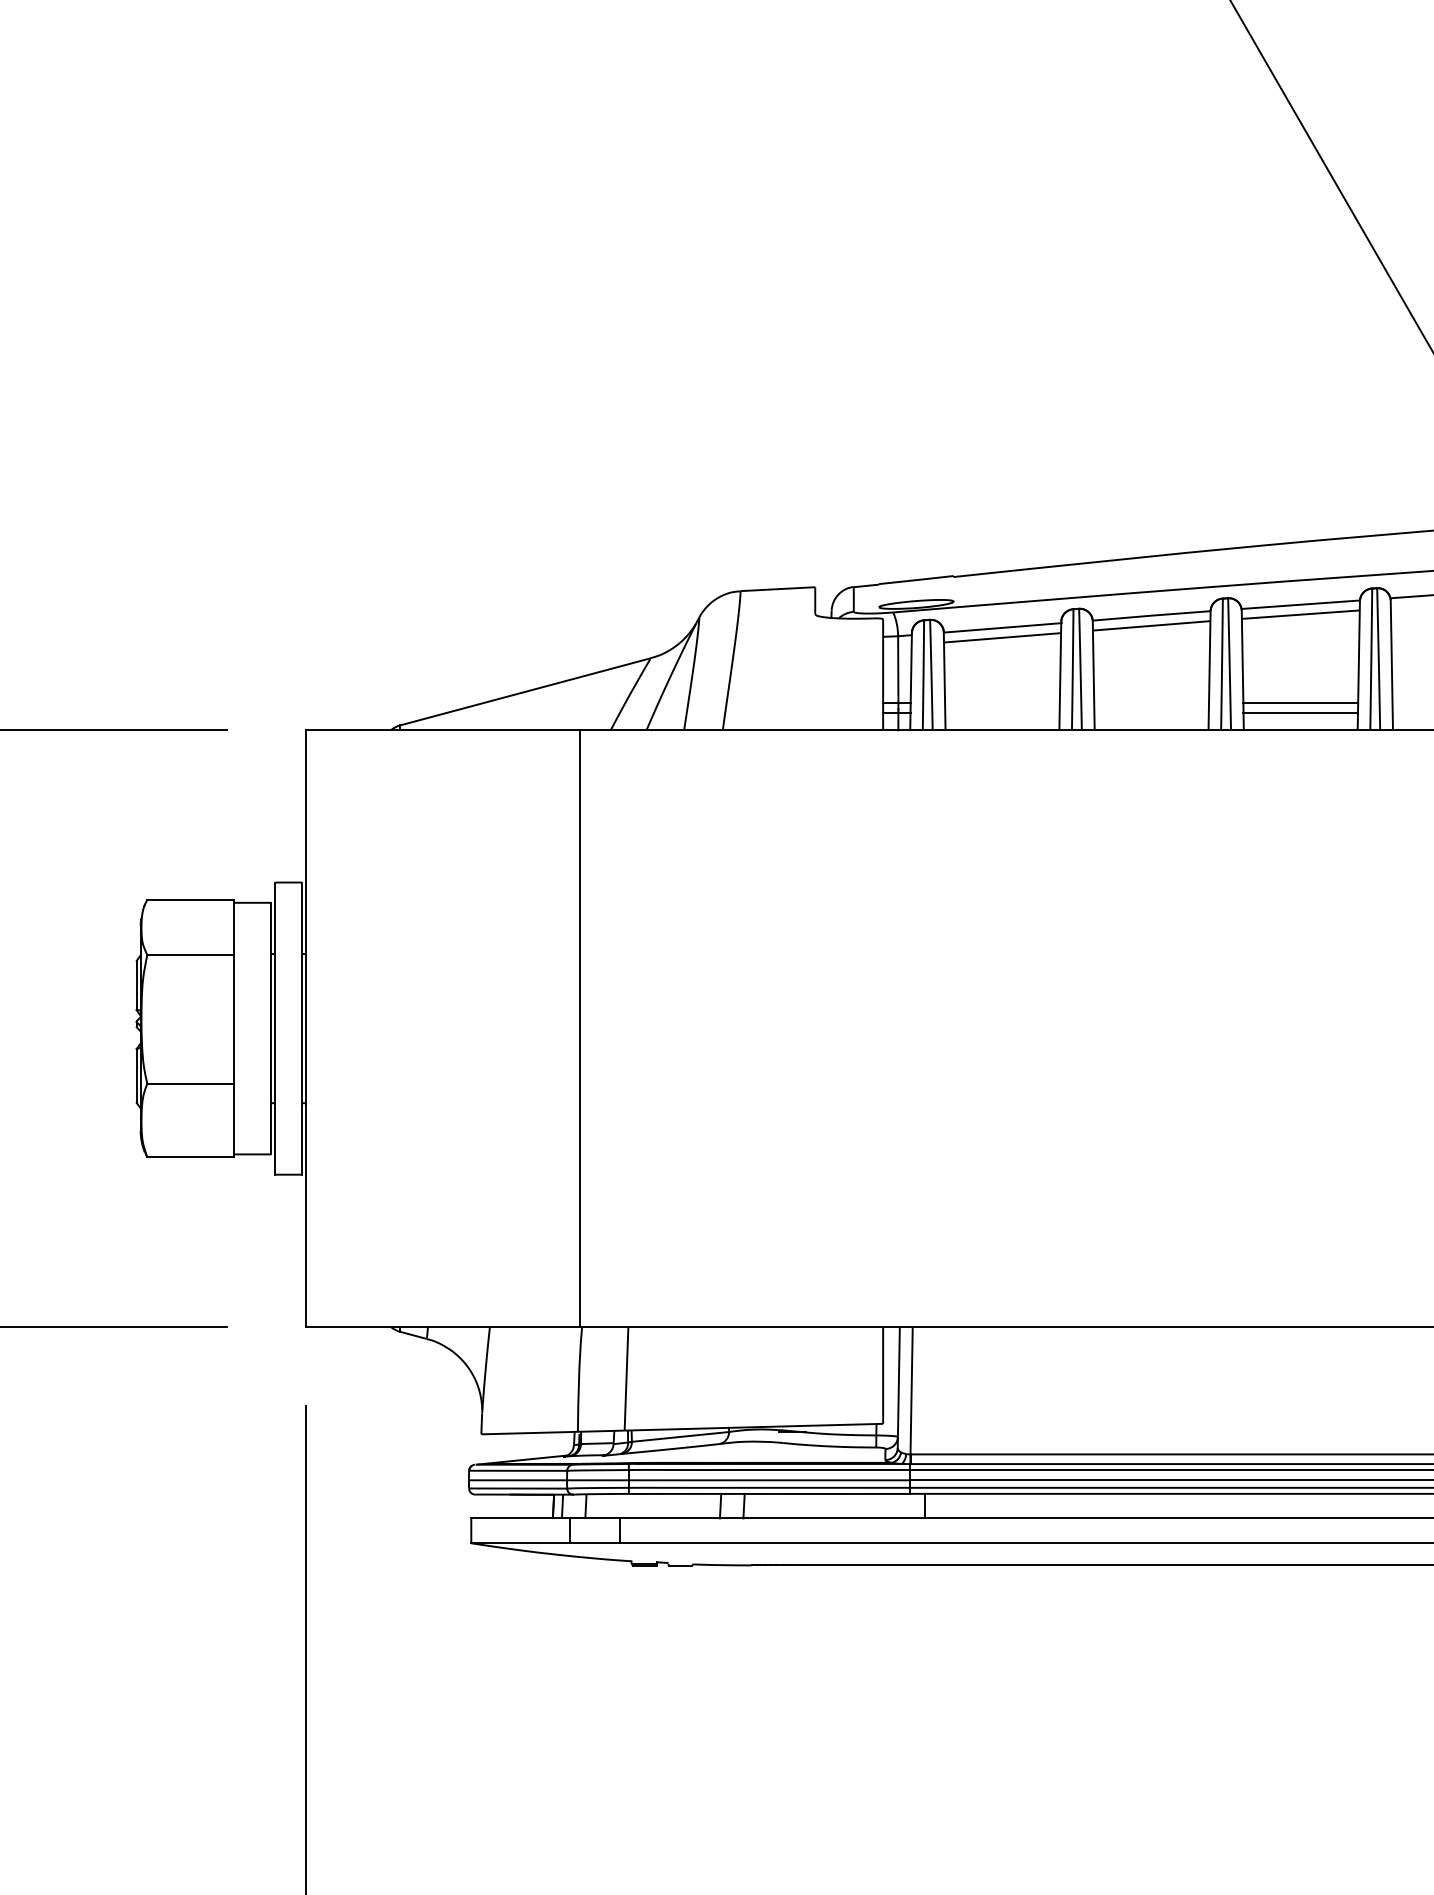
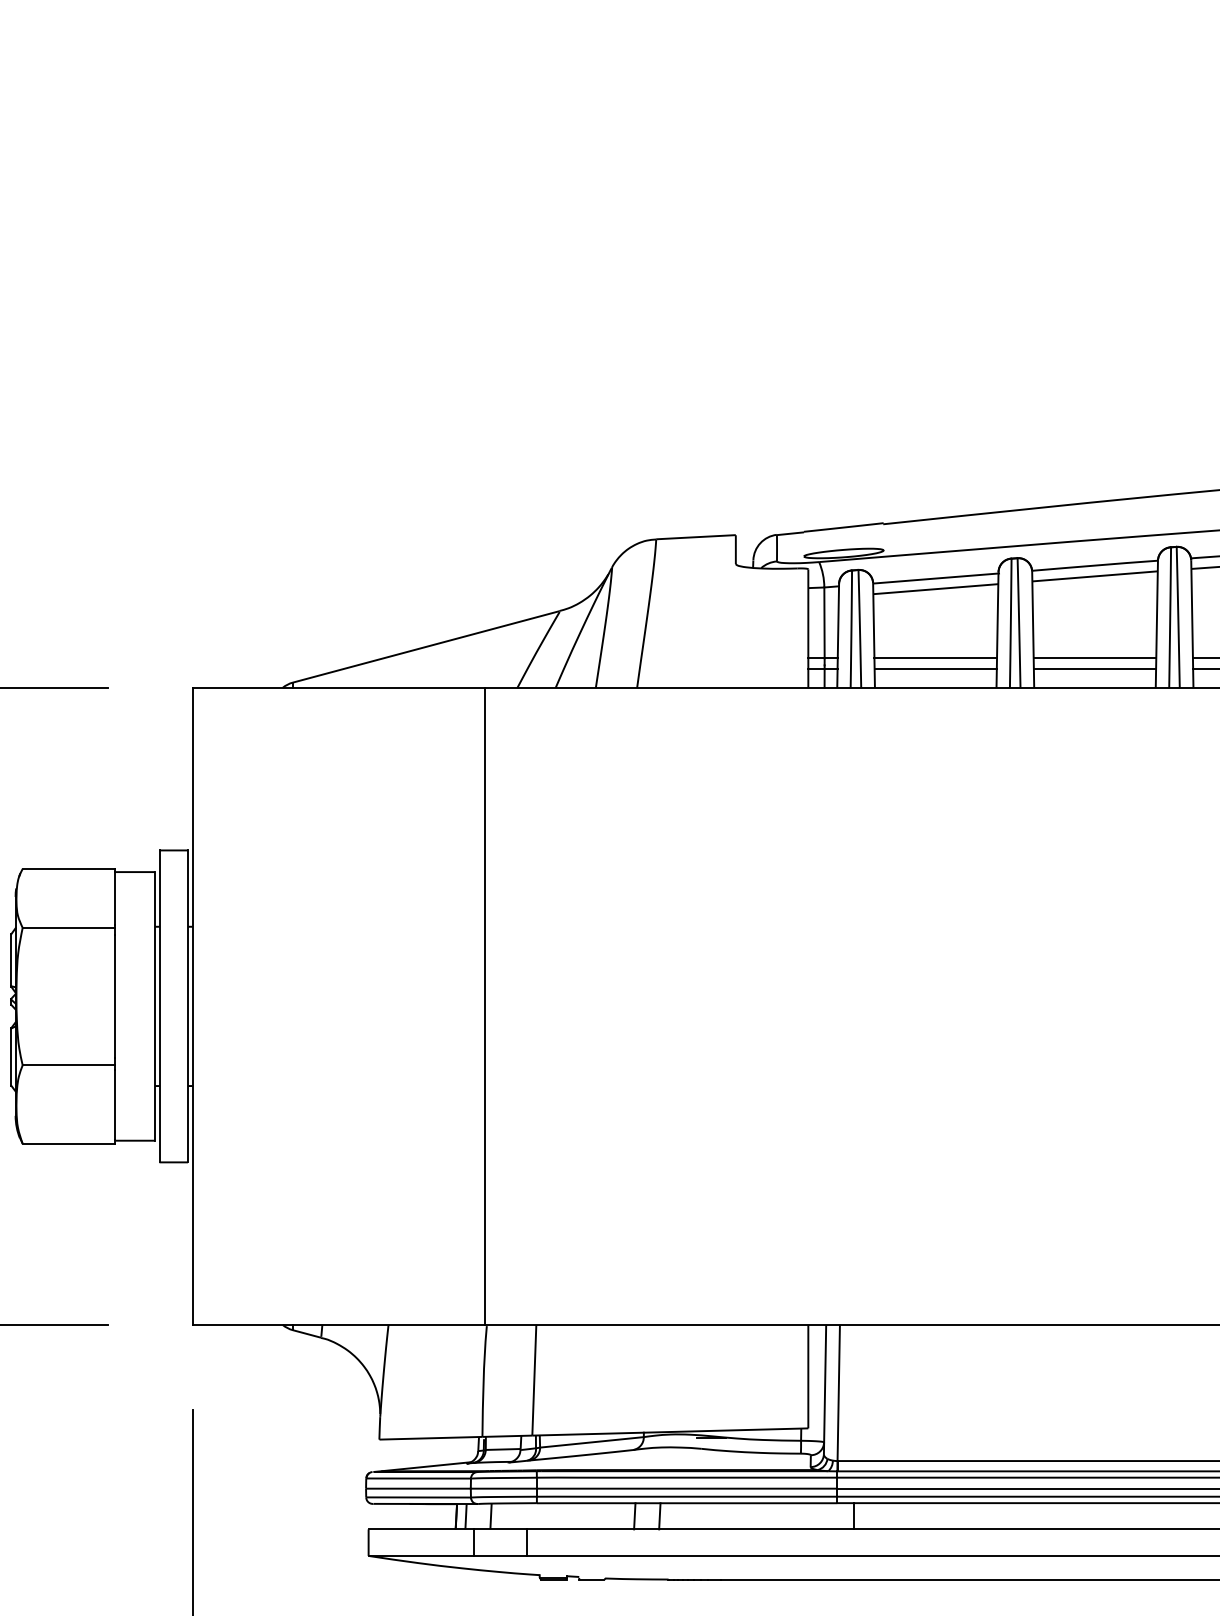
line: (1001, 702) -> (934, 658), added
line: (1151, 702) -> (1094, 658), added
line: (1002, 712) -> (935, 668), added
line: (1151, 712) -> (1094, 668), added

